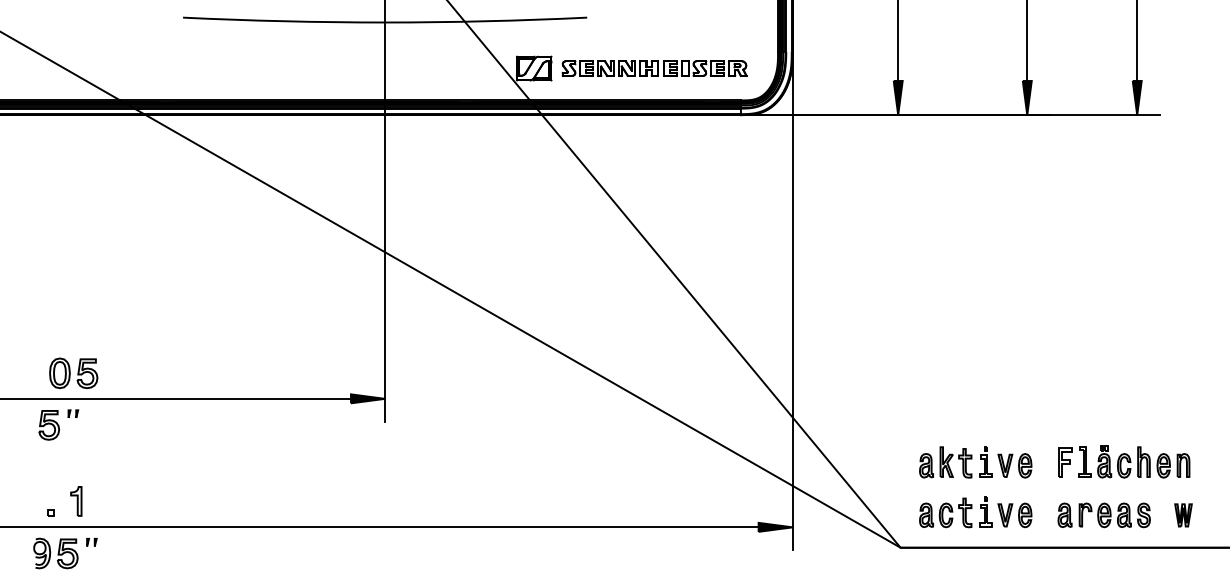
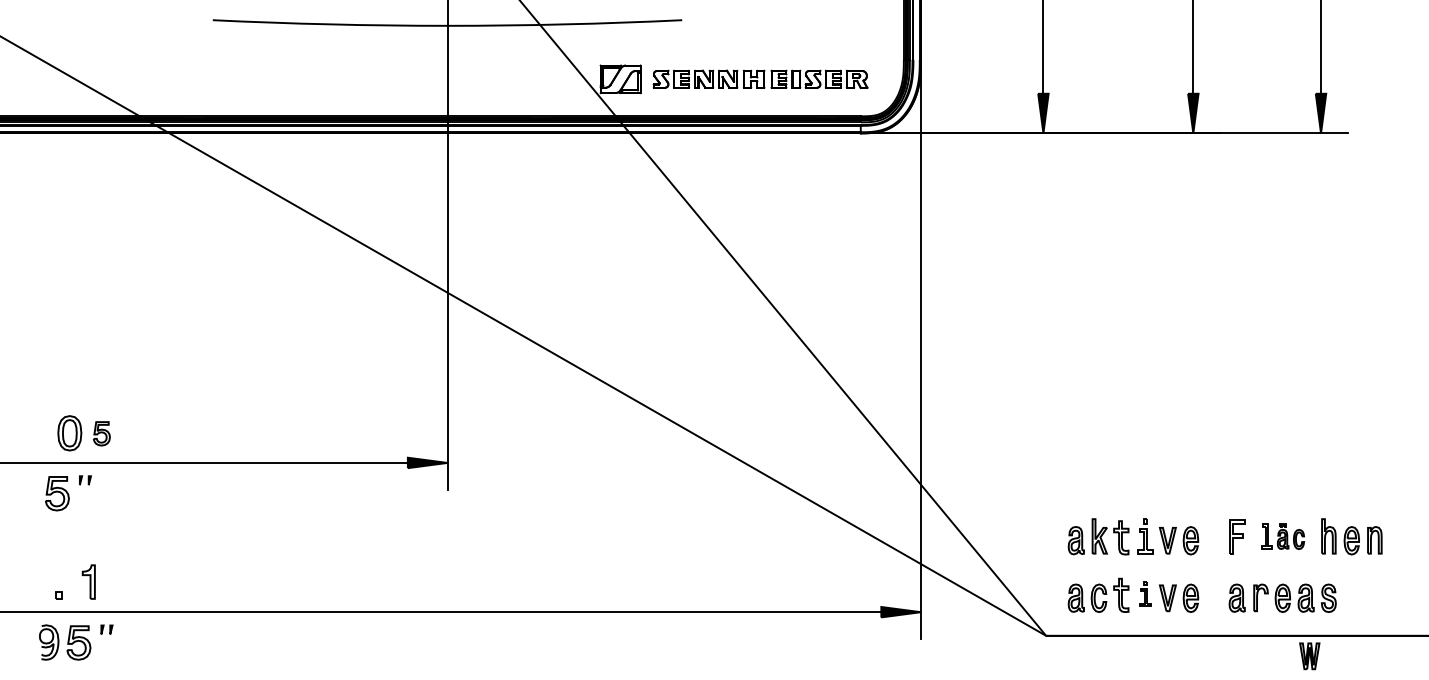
part: (87, 373) -> (101, 433), size x0.7
part: (1104, 462) -> (1282, 536), size x0.7
part: (986, 511) -> (1145, 593), size x0.7
part: (1183, 515) -> (1309, 656), moved

